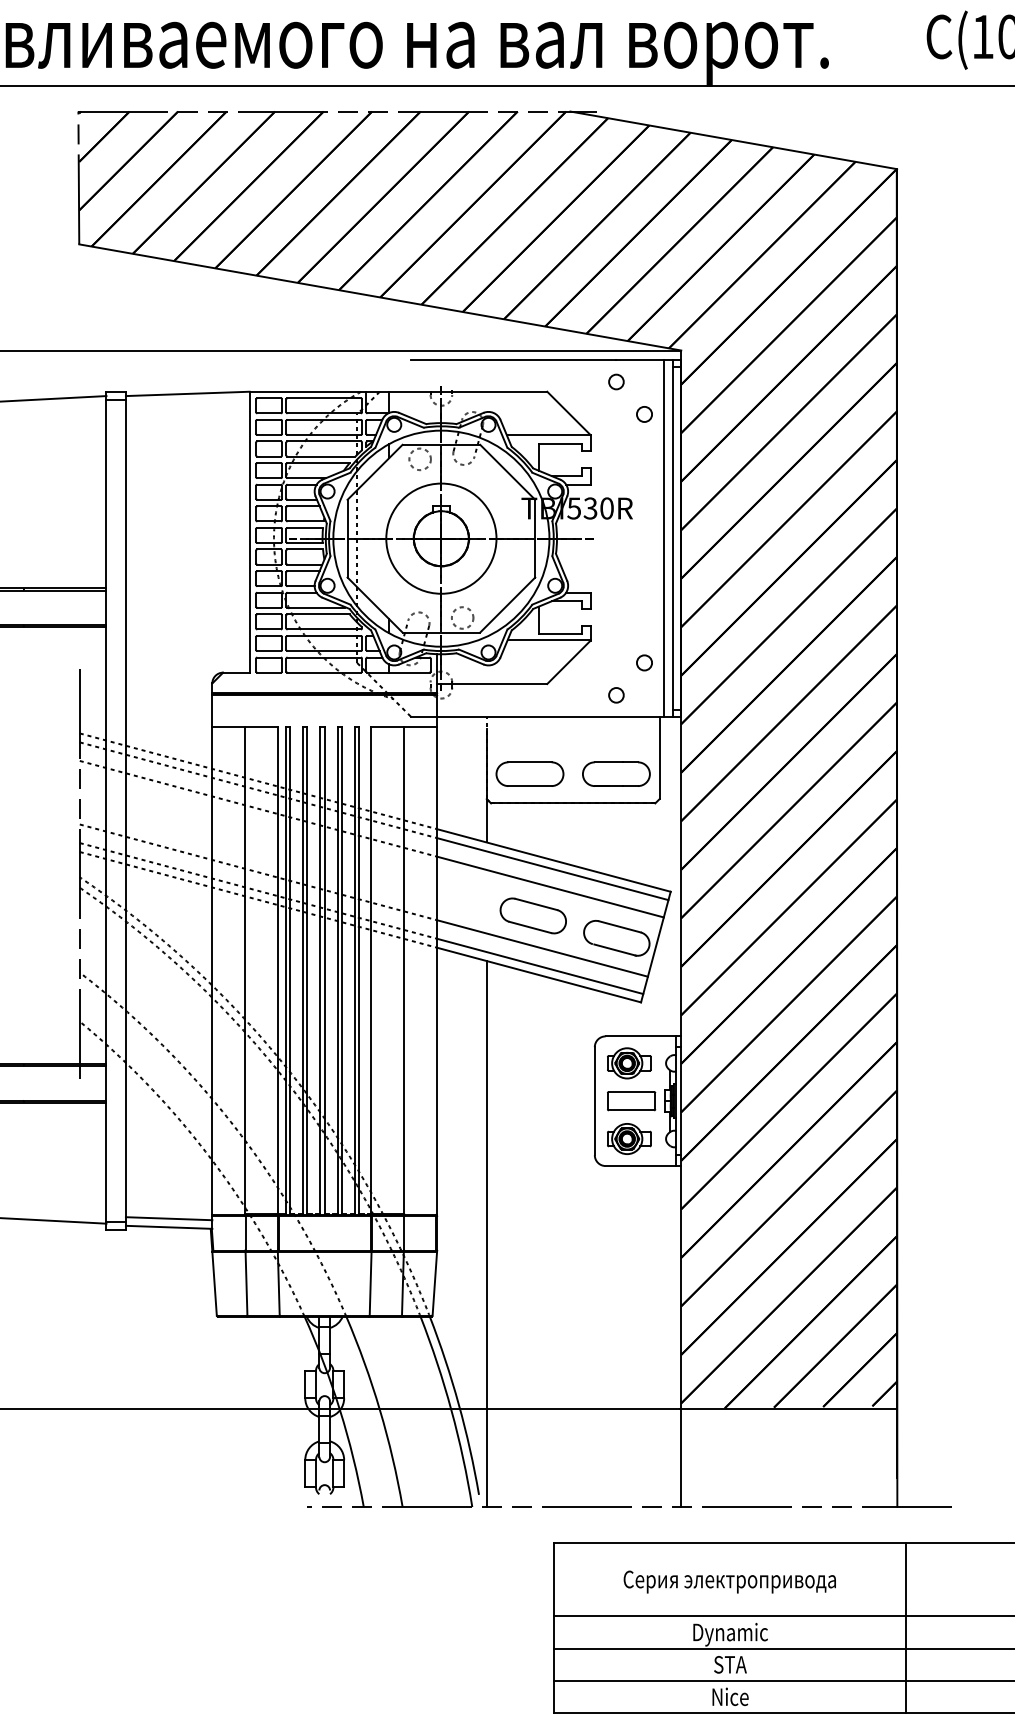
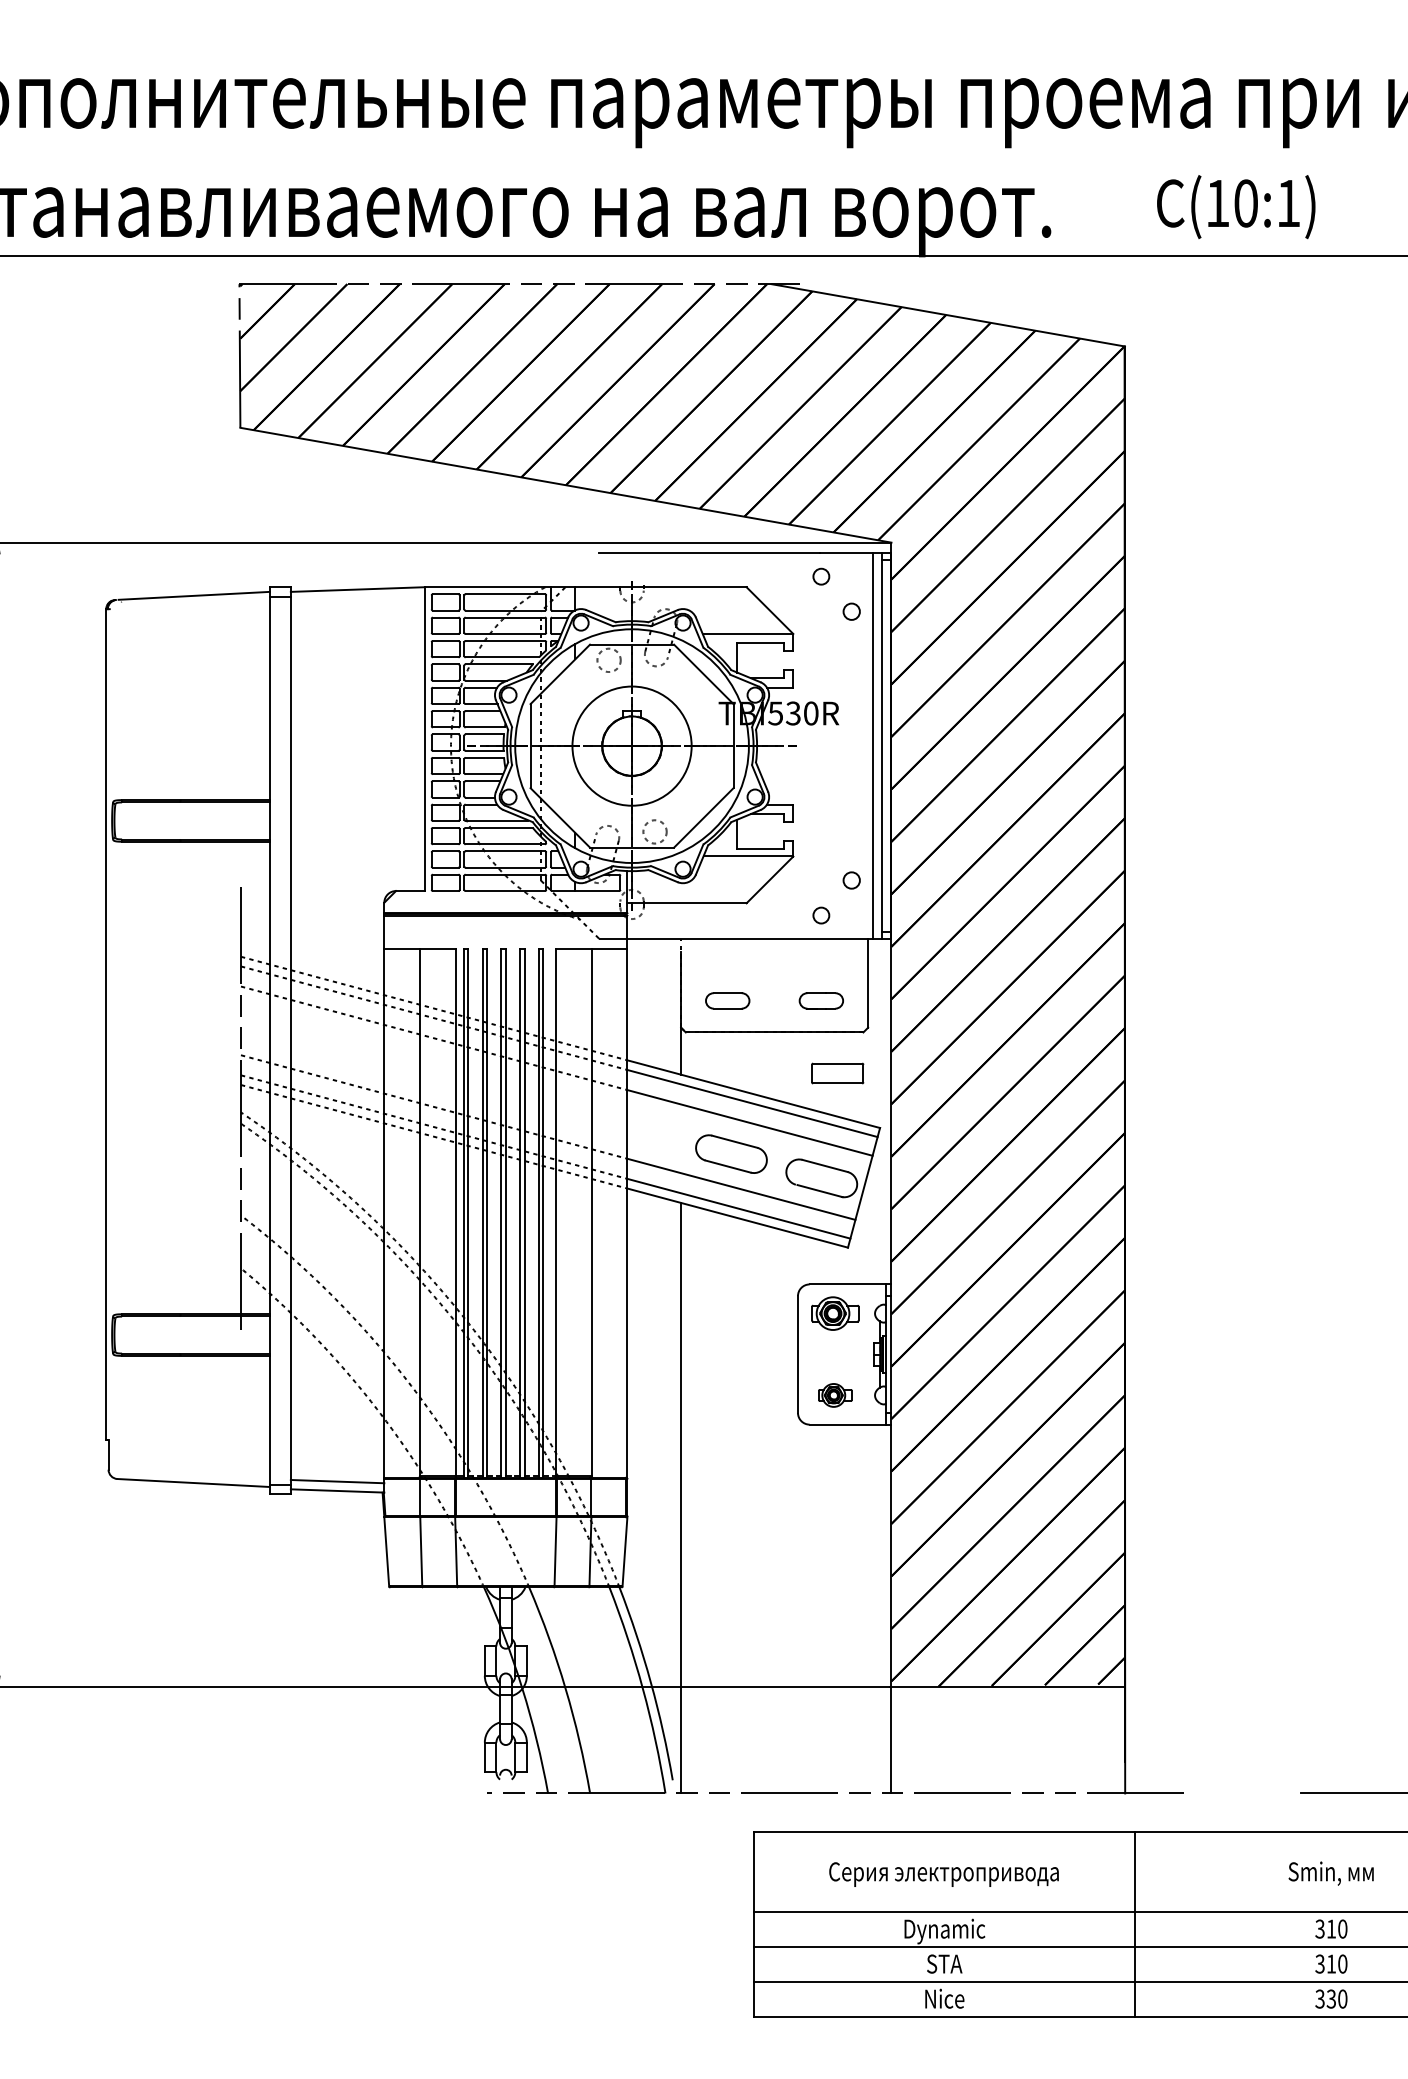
part: (529, 773) -> (727, 1000), size x0.6
part: (616, 773) -> (821, 1000), size x0.6
part: (631, 1101) -> (837, 1073), moved
part: (629, 1139) -> (835, 1395), size x0.7

